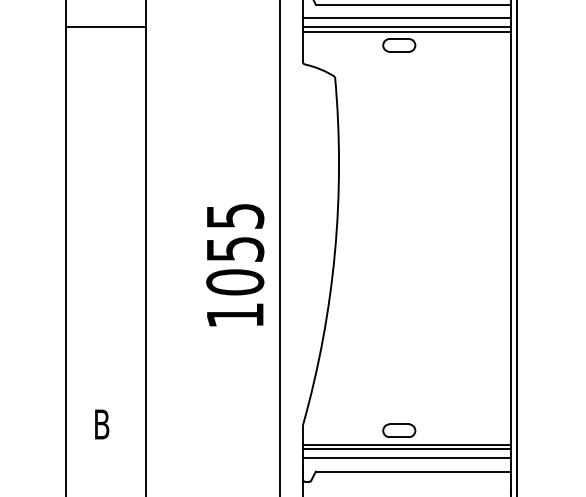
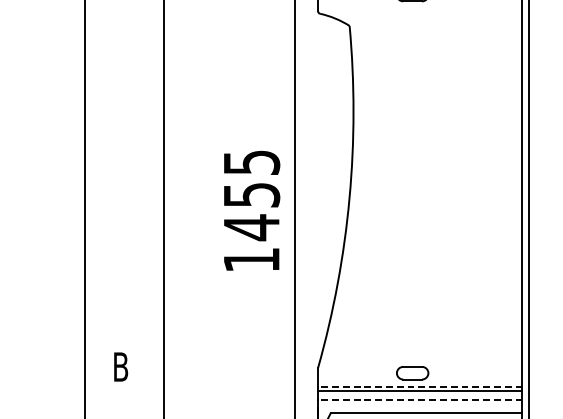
text: (235, 282) -> (251, 227), 1055 -> 1455
line: (406, 444) -> (419, 386), solid -> dashed
line: (406, 458) -> (419, 400), solid -> dashed

